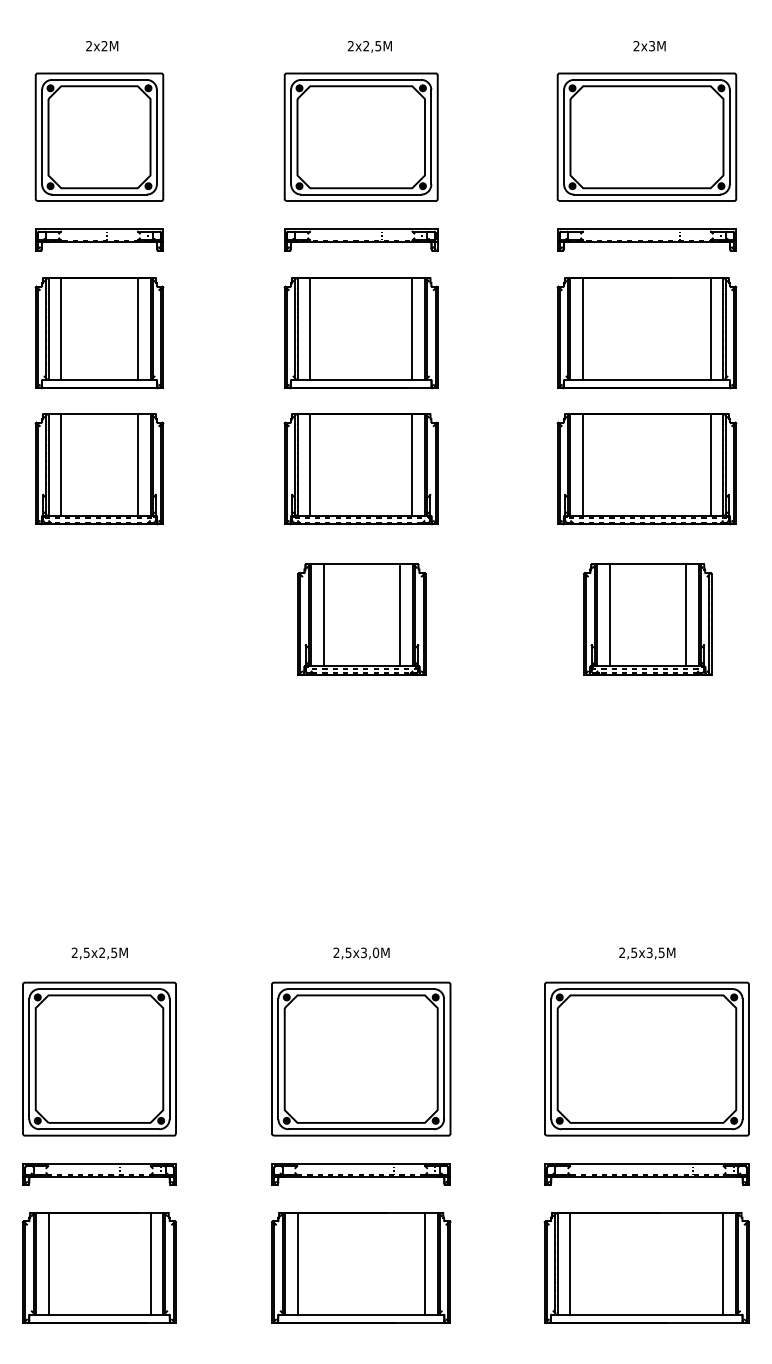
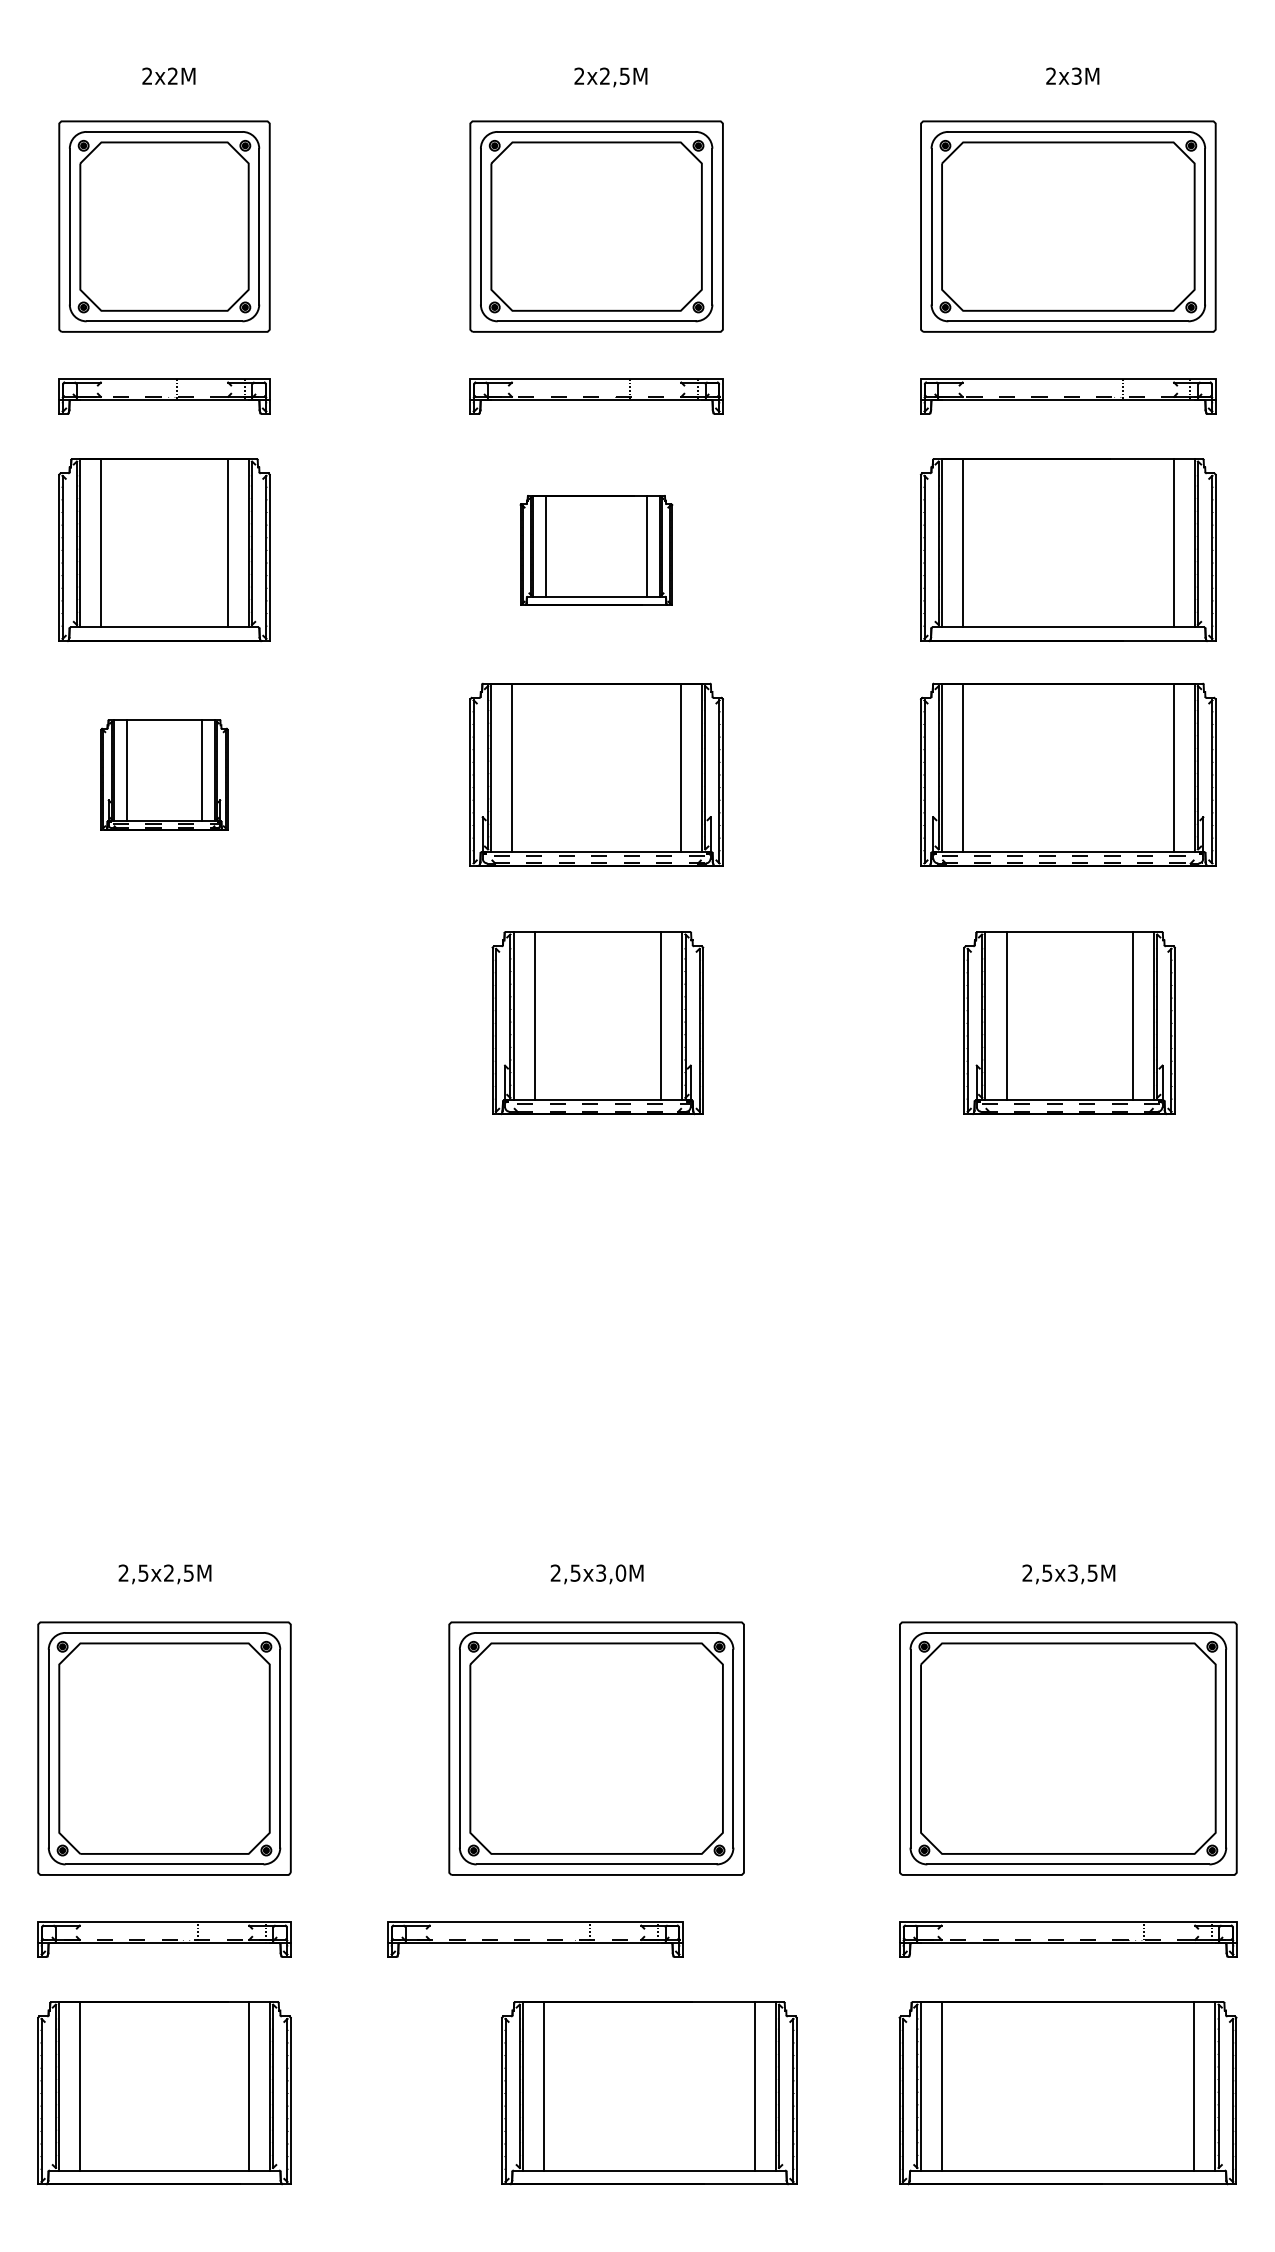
part: (360, 333) -> (595, 550), size x0.6
part: (99, 469) -> (164, 775), size x0.6
part: (360, 1174) -> (534, 1939), moved
part: (361, 1267) -> (649, 2092), moved

